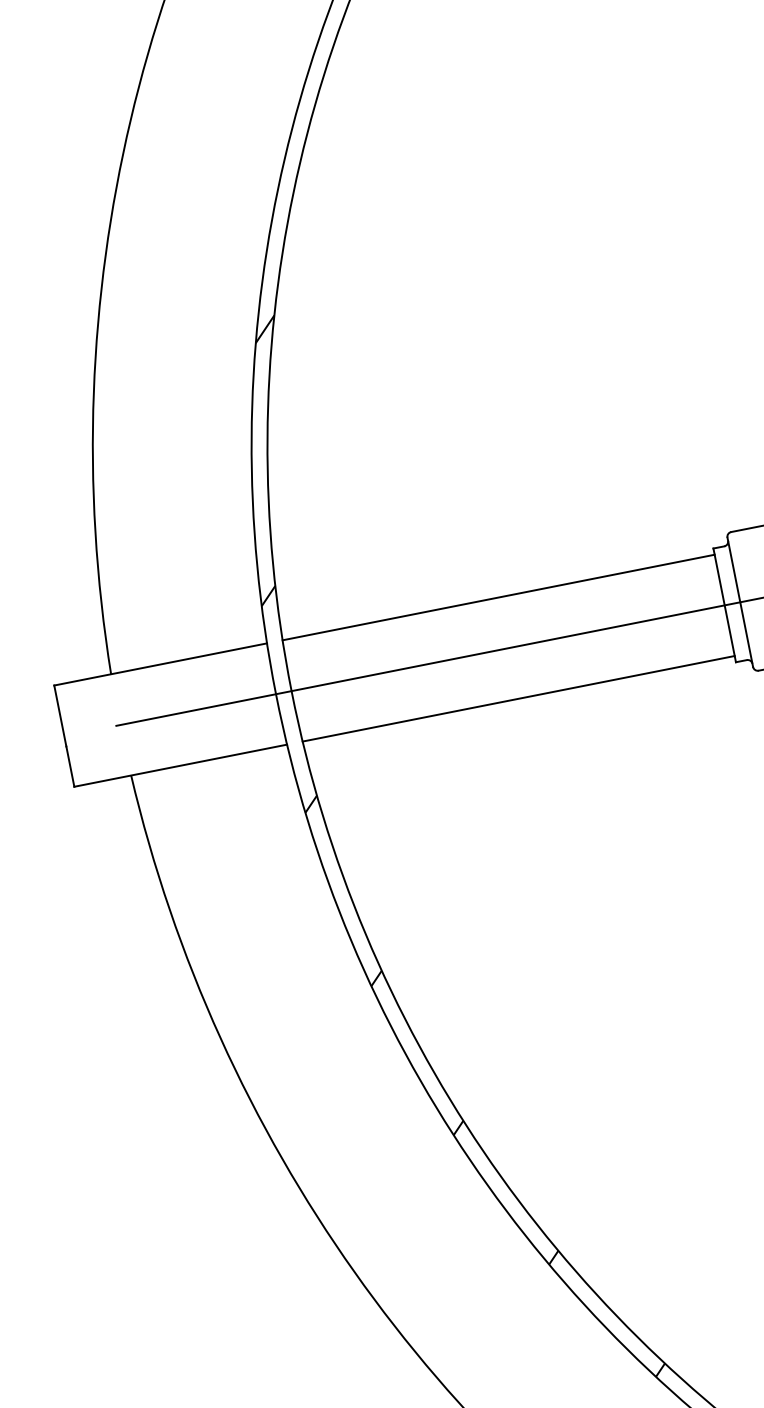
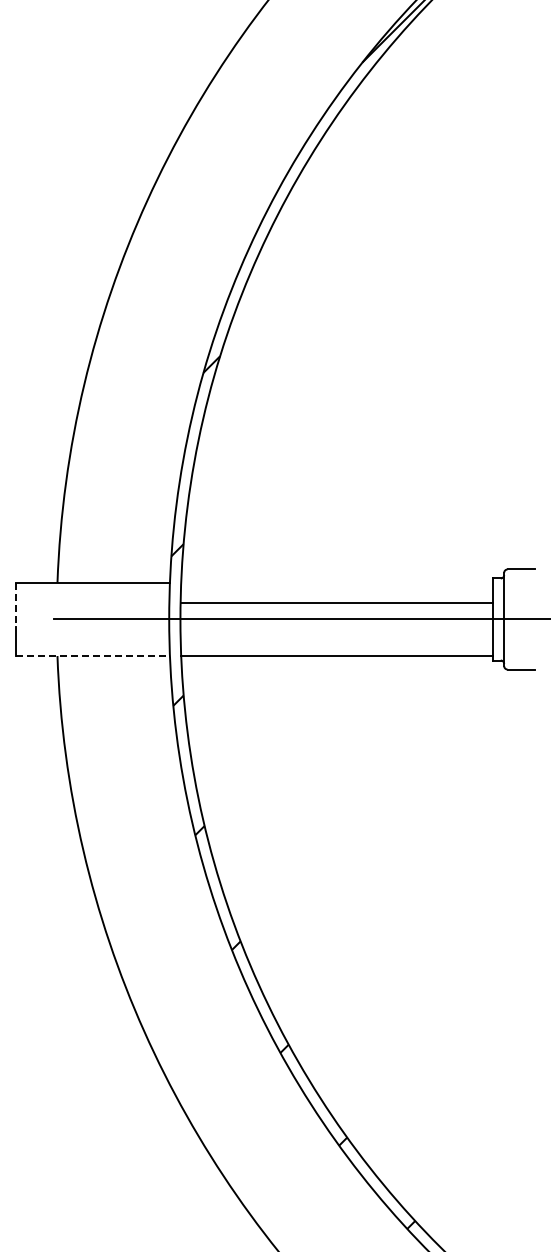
line: (497, 597) -> (336, 602), moved
line: (60, 715) -> (16, 604), solid -> dashed
line: (181, 766) -> (93, 656), solid -> dashed

